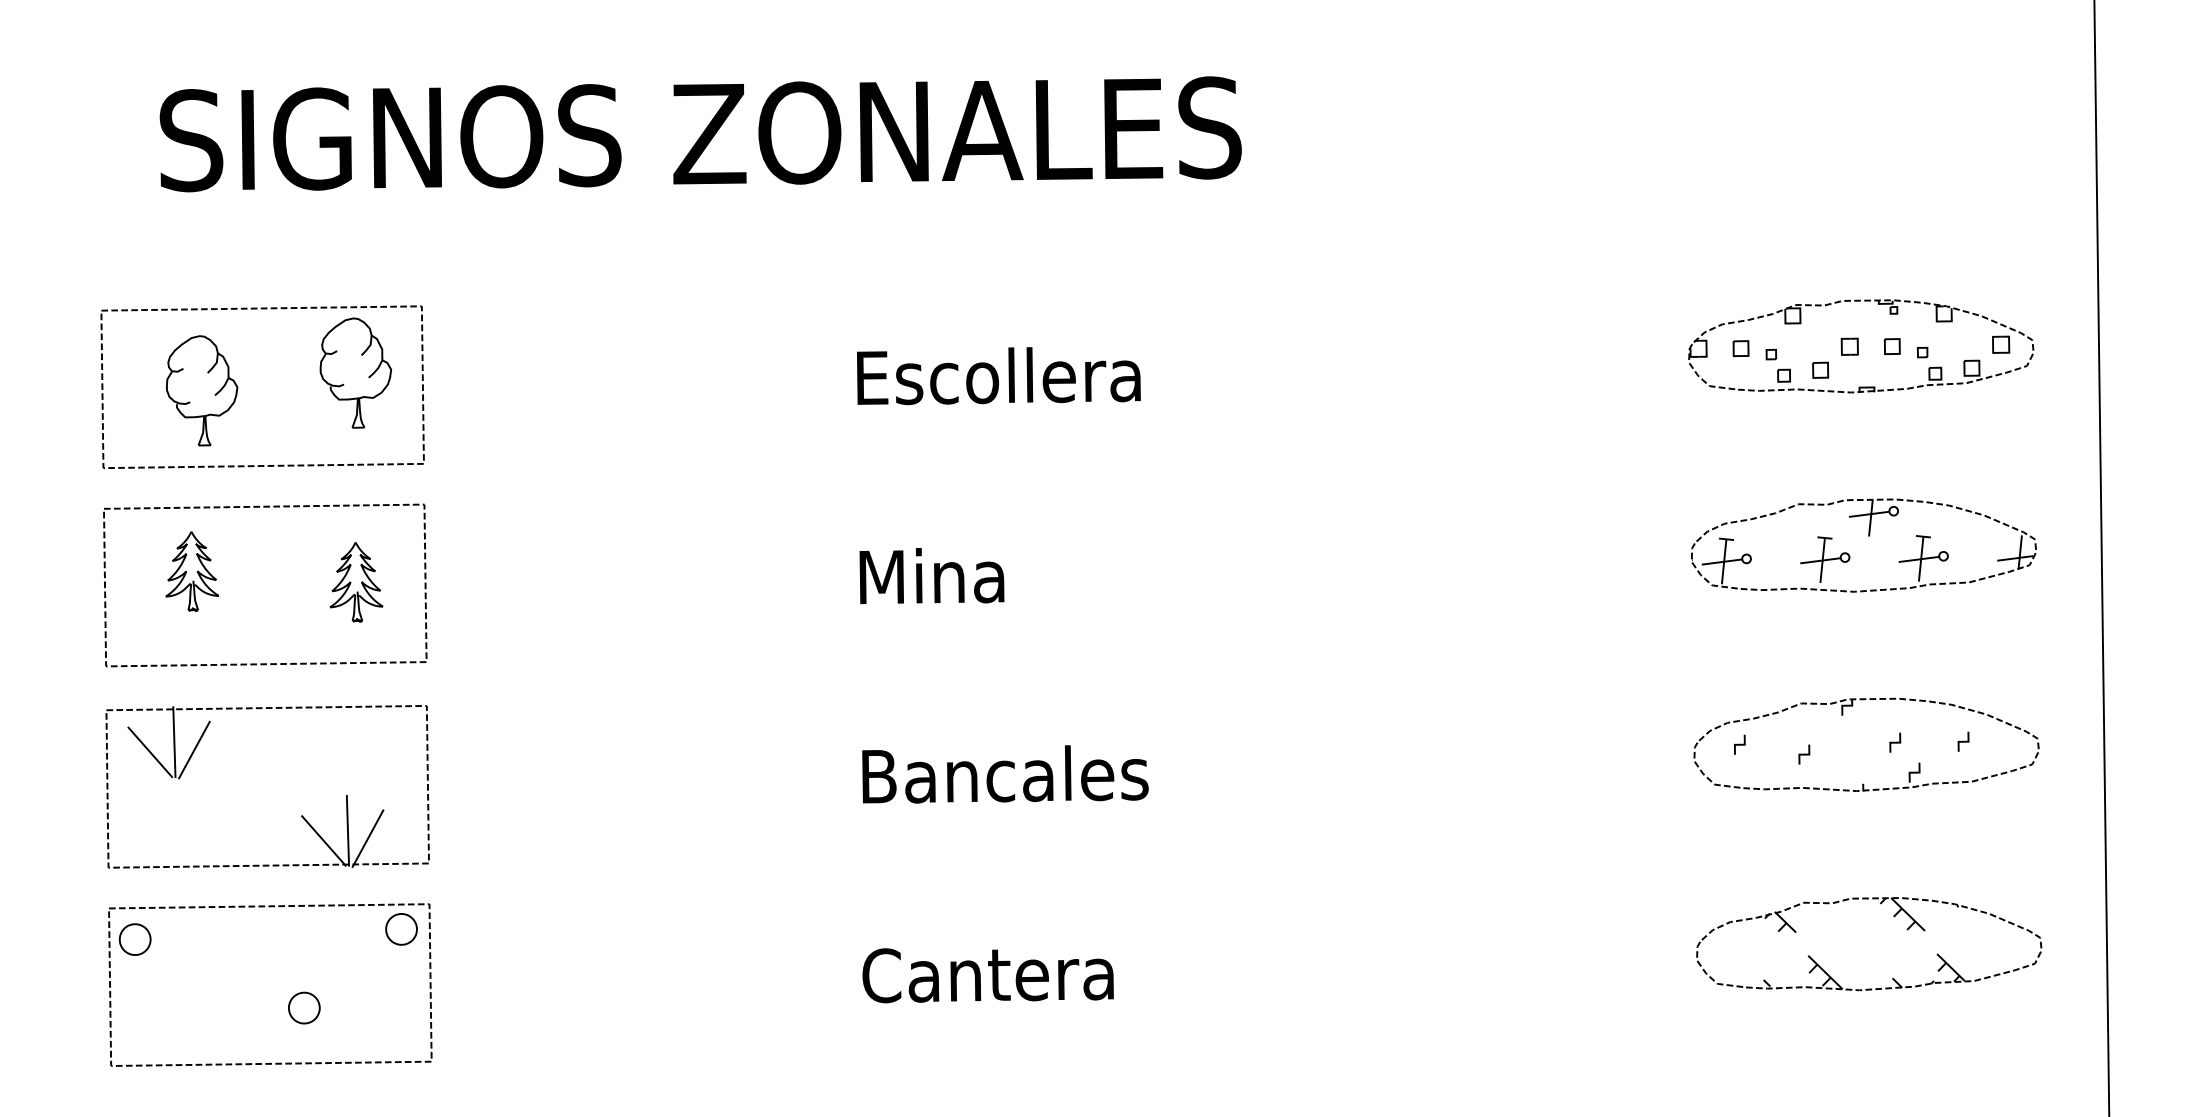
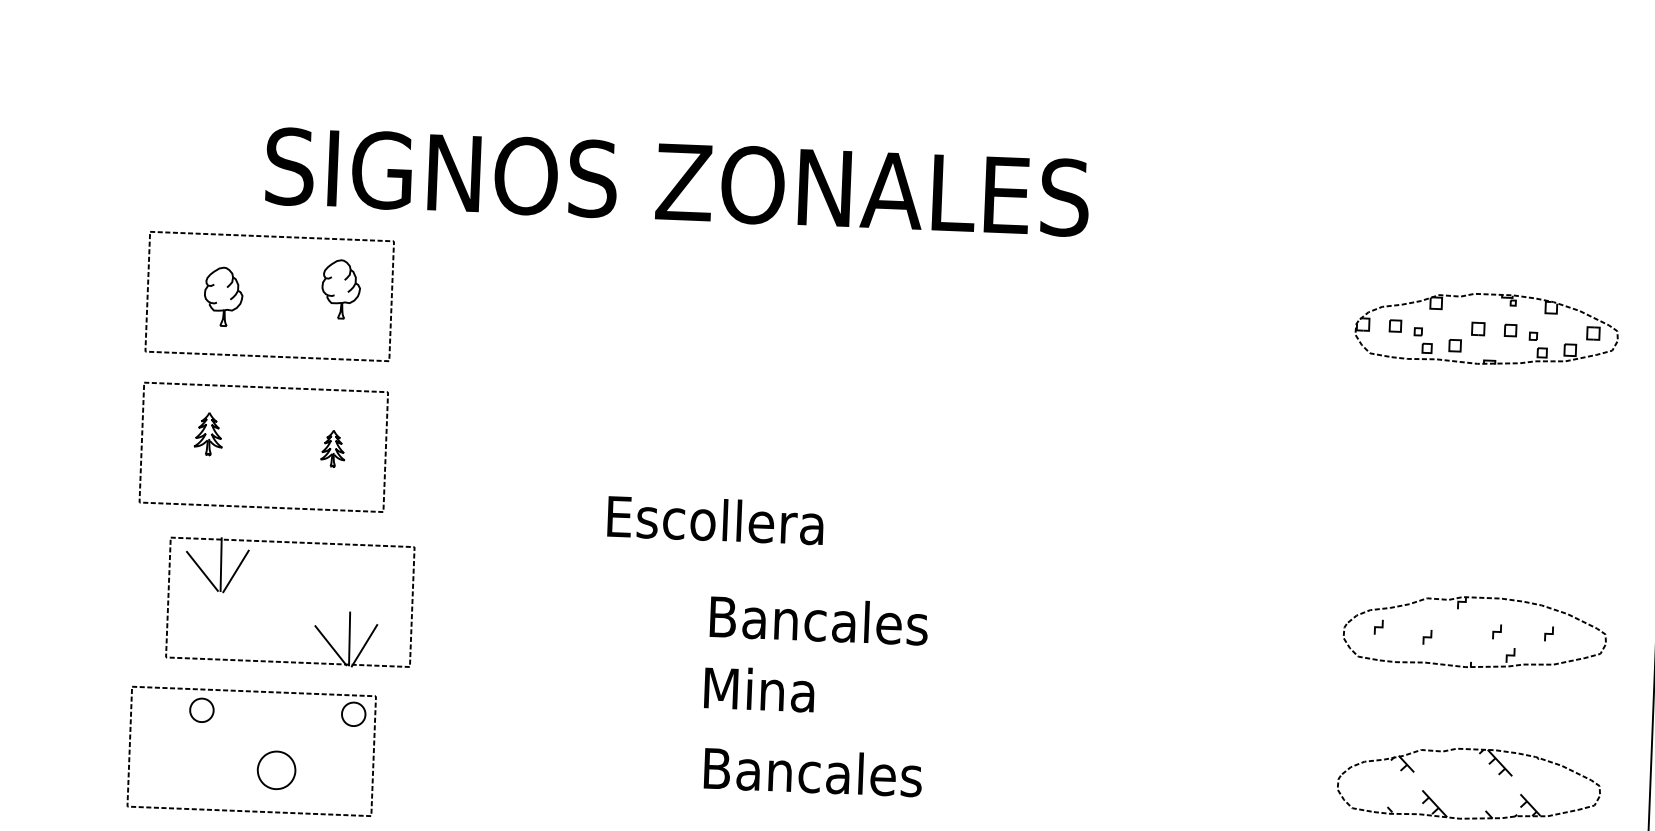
text: (700, 134) -> (677, 182), moved
part: (355, 372) -> (340, 289), size x0.7
text: (998, 376) -> (715, 520), moved
part: (202, 390) -> (223, 296), size x0.7
part: (1868, 536) -> (1484, 474), removed
part: (192, 571) -> (209, 433), size x0.7
text: (931, 576) -> (759, 689), moved
part: (356, 582) -> (333, 448), size x0.6
part: (301, 815) -> (314, 625), moved
part: (134, 939) -> (201, 710), moved
text: (1006, 973) -> (812, 771), Cantera -> Bancales
part: (304, 1007) -> (276, 769), size x1.6

